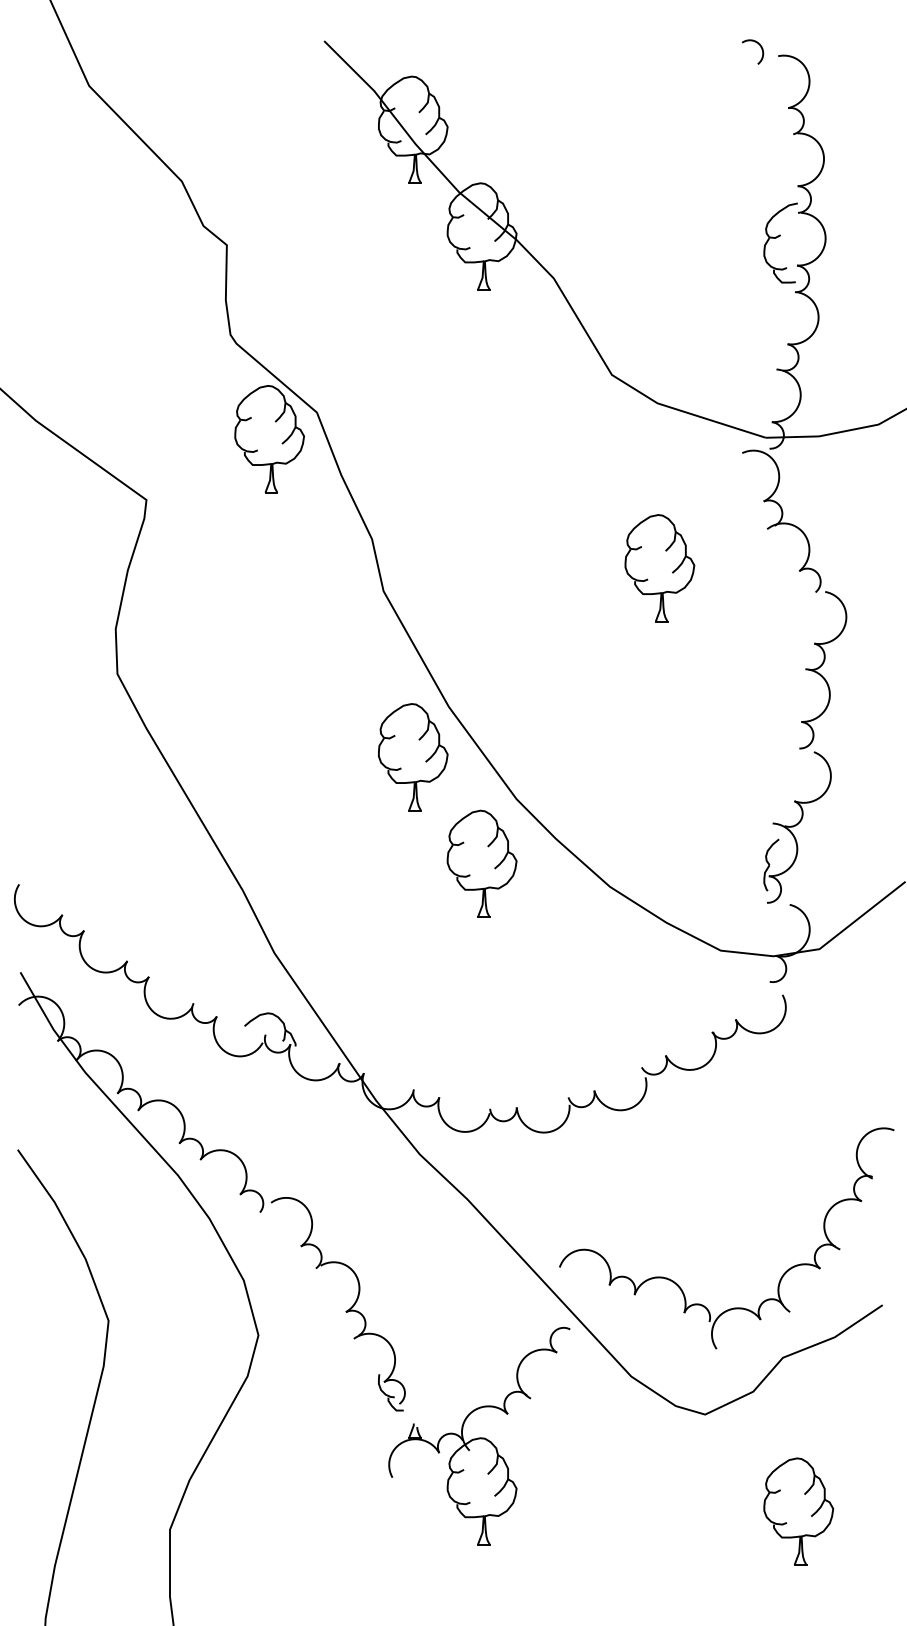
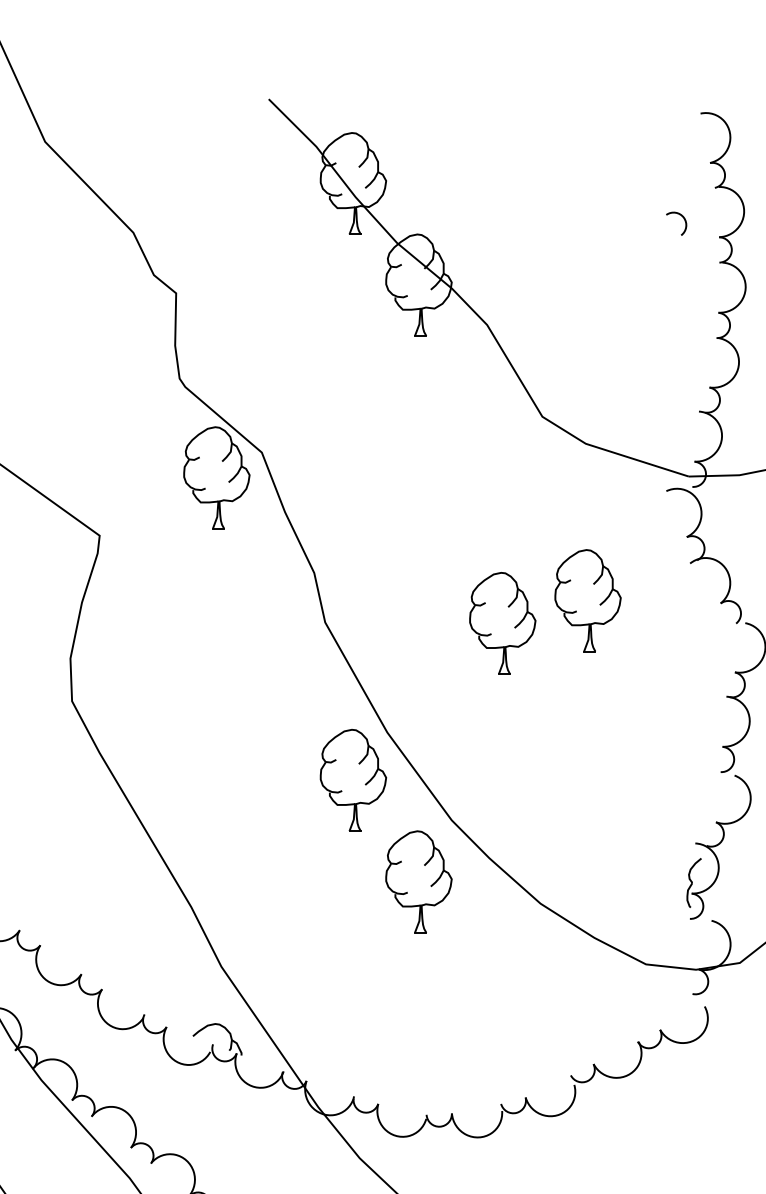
arc: (760, 47) -> (683, 219), moved
part: (780, 242) -> (702, 290), removed
part: (570, 592) -> (503, 623), added

